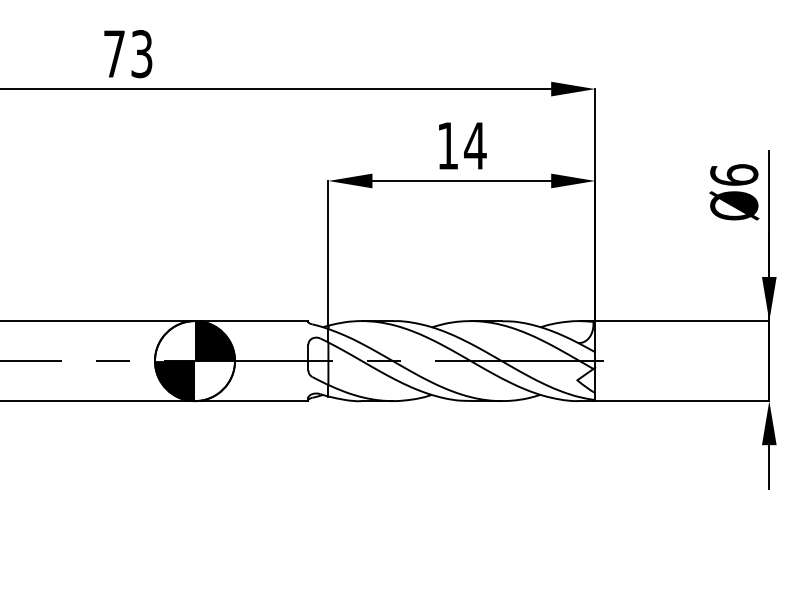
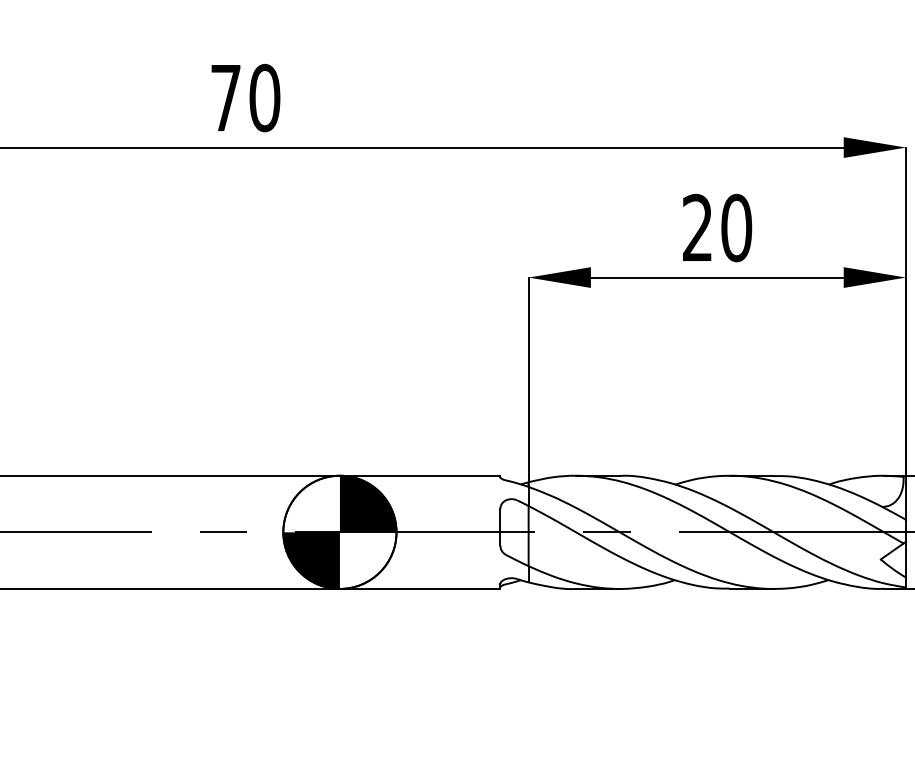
text: (141, 54) -> (264, 98), 73 -> 70
text: (461, 145) -> (716, 227), 14 -> 20

